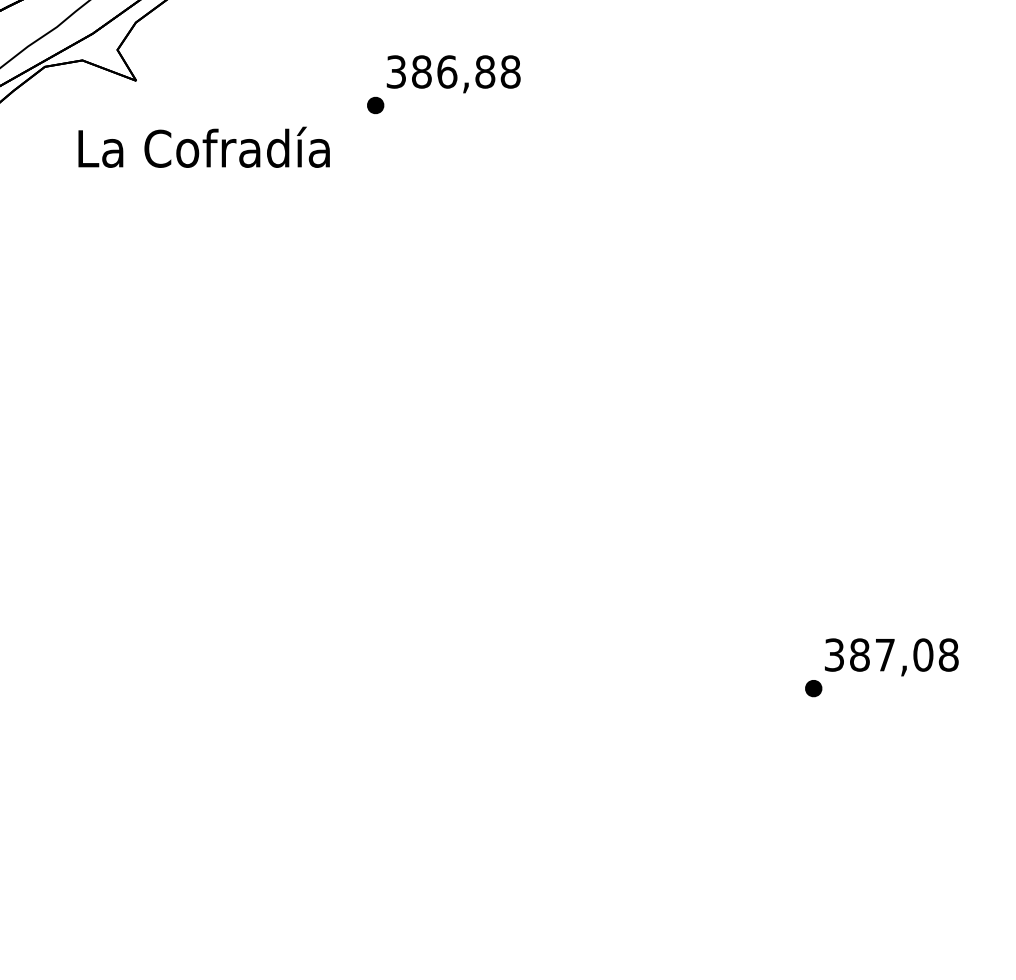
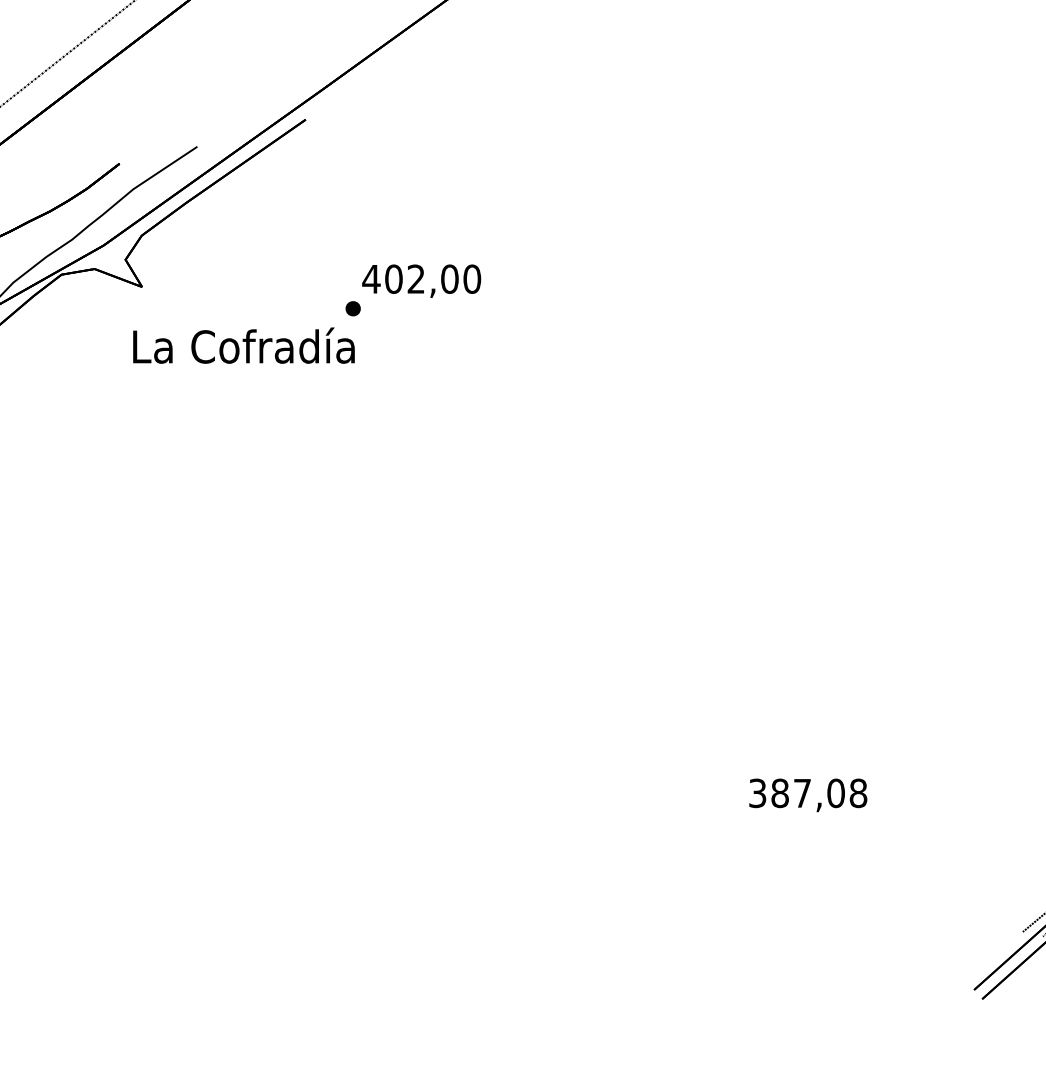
text: (453, 71) -> (421, 278), 386,88 -> 402,00
text: (203, 147) -> (243, 345), moved
part: (812, 688) -> (738, 822), removed

